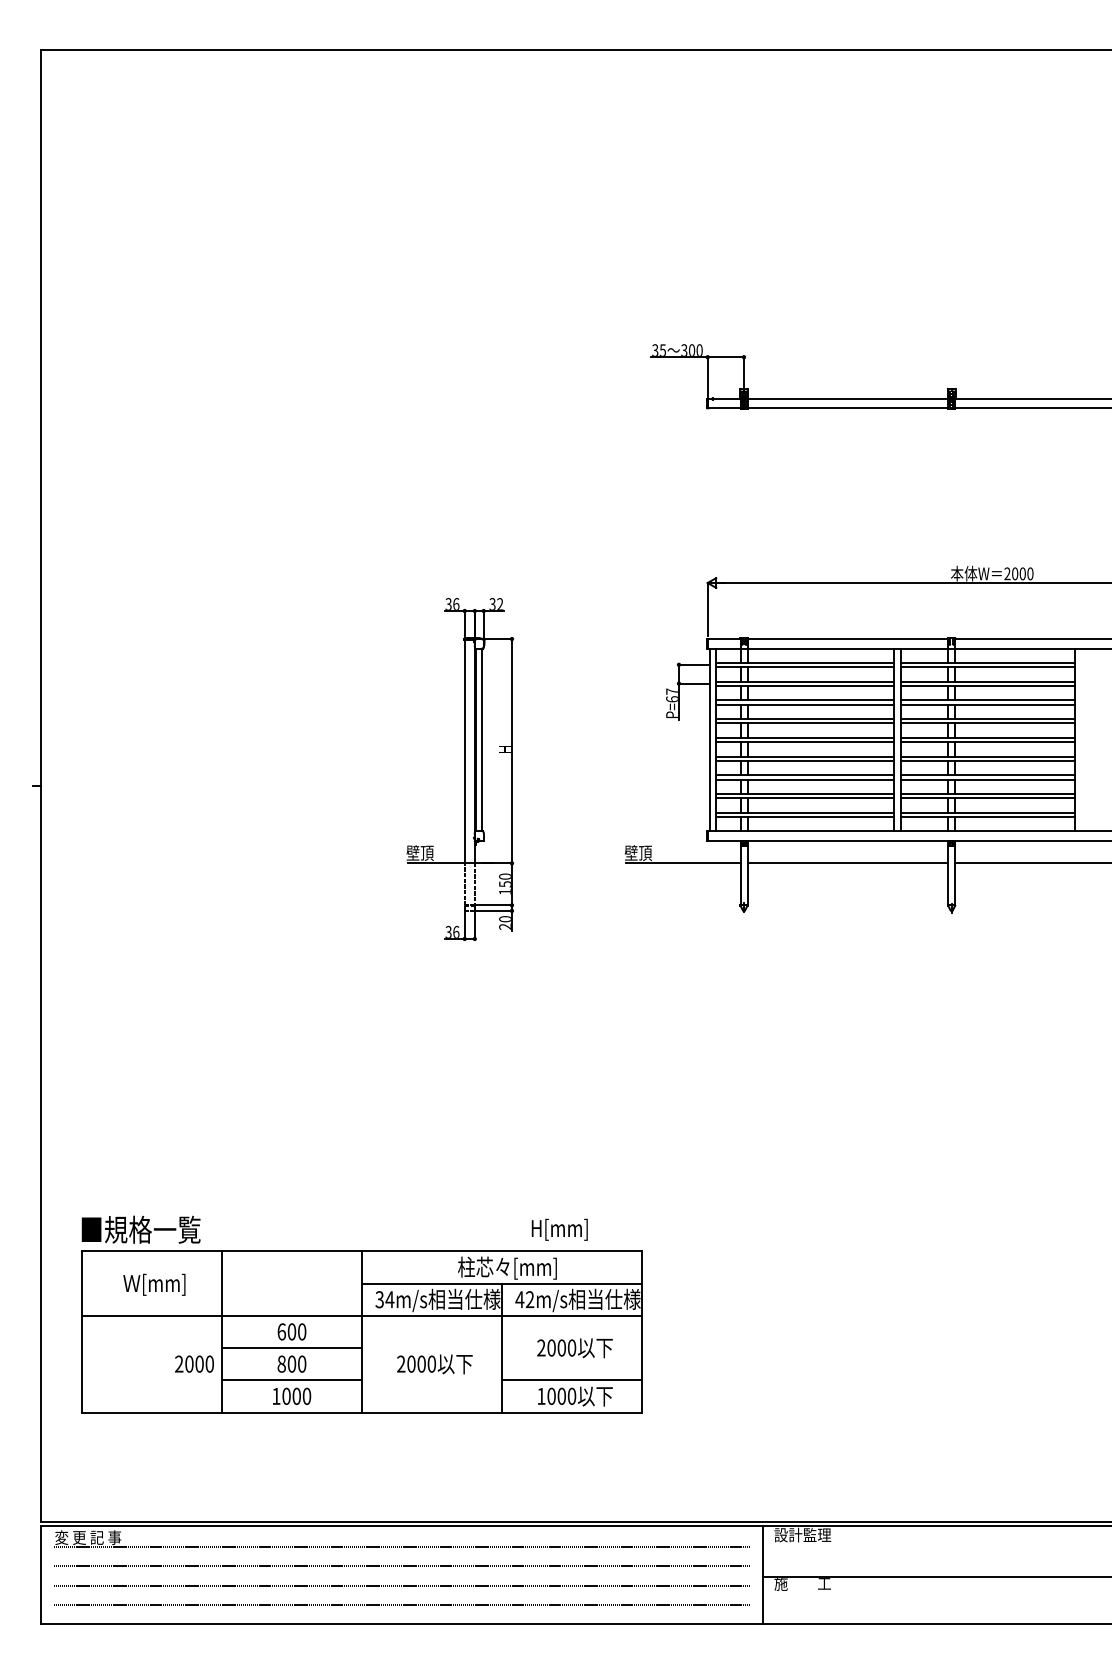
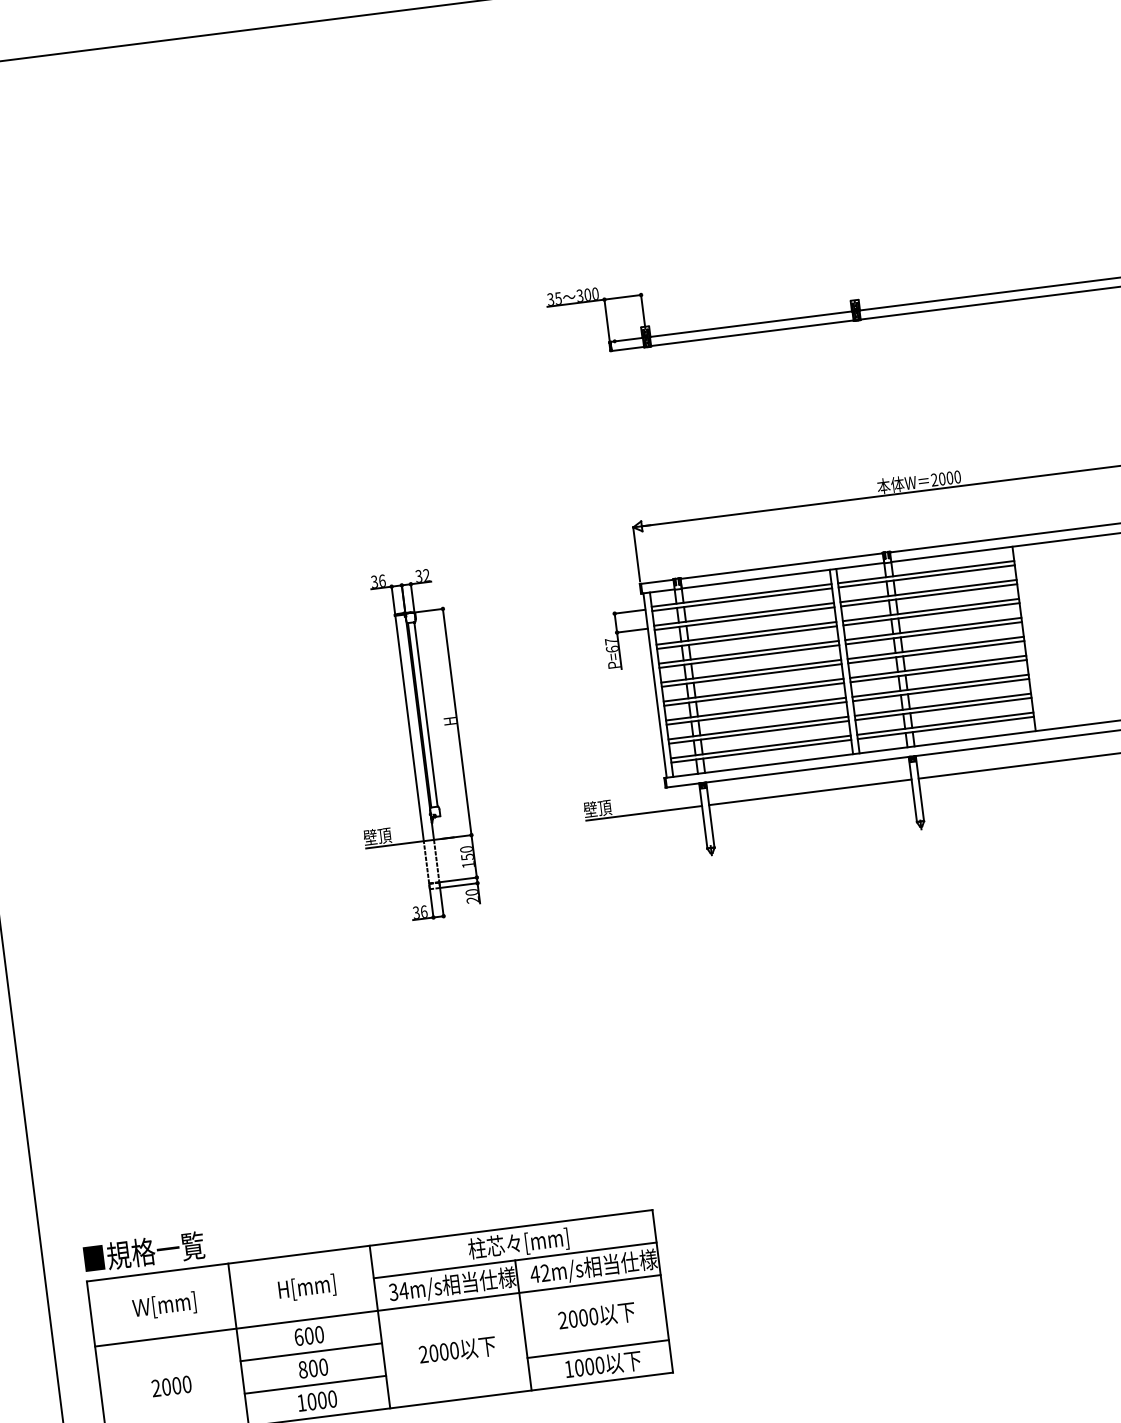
text: (559, 1229) -> (306, 1287), moved
text: (194, 1363) -> (171, 1385), moved

